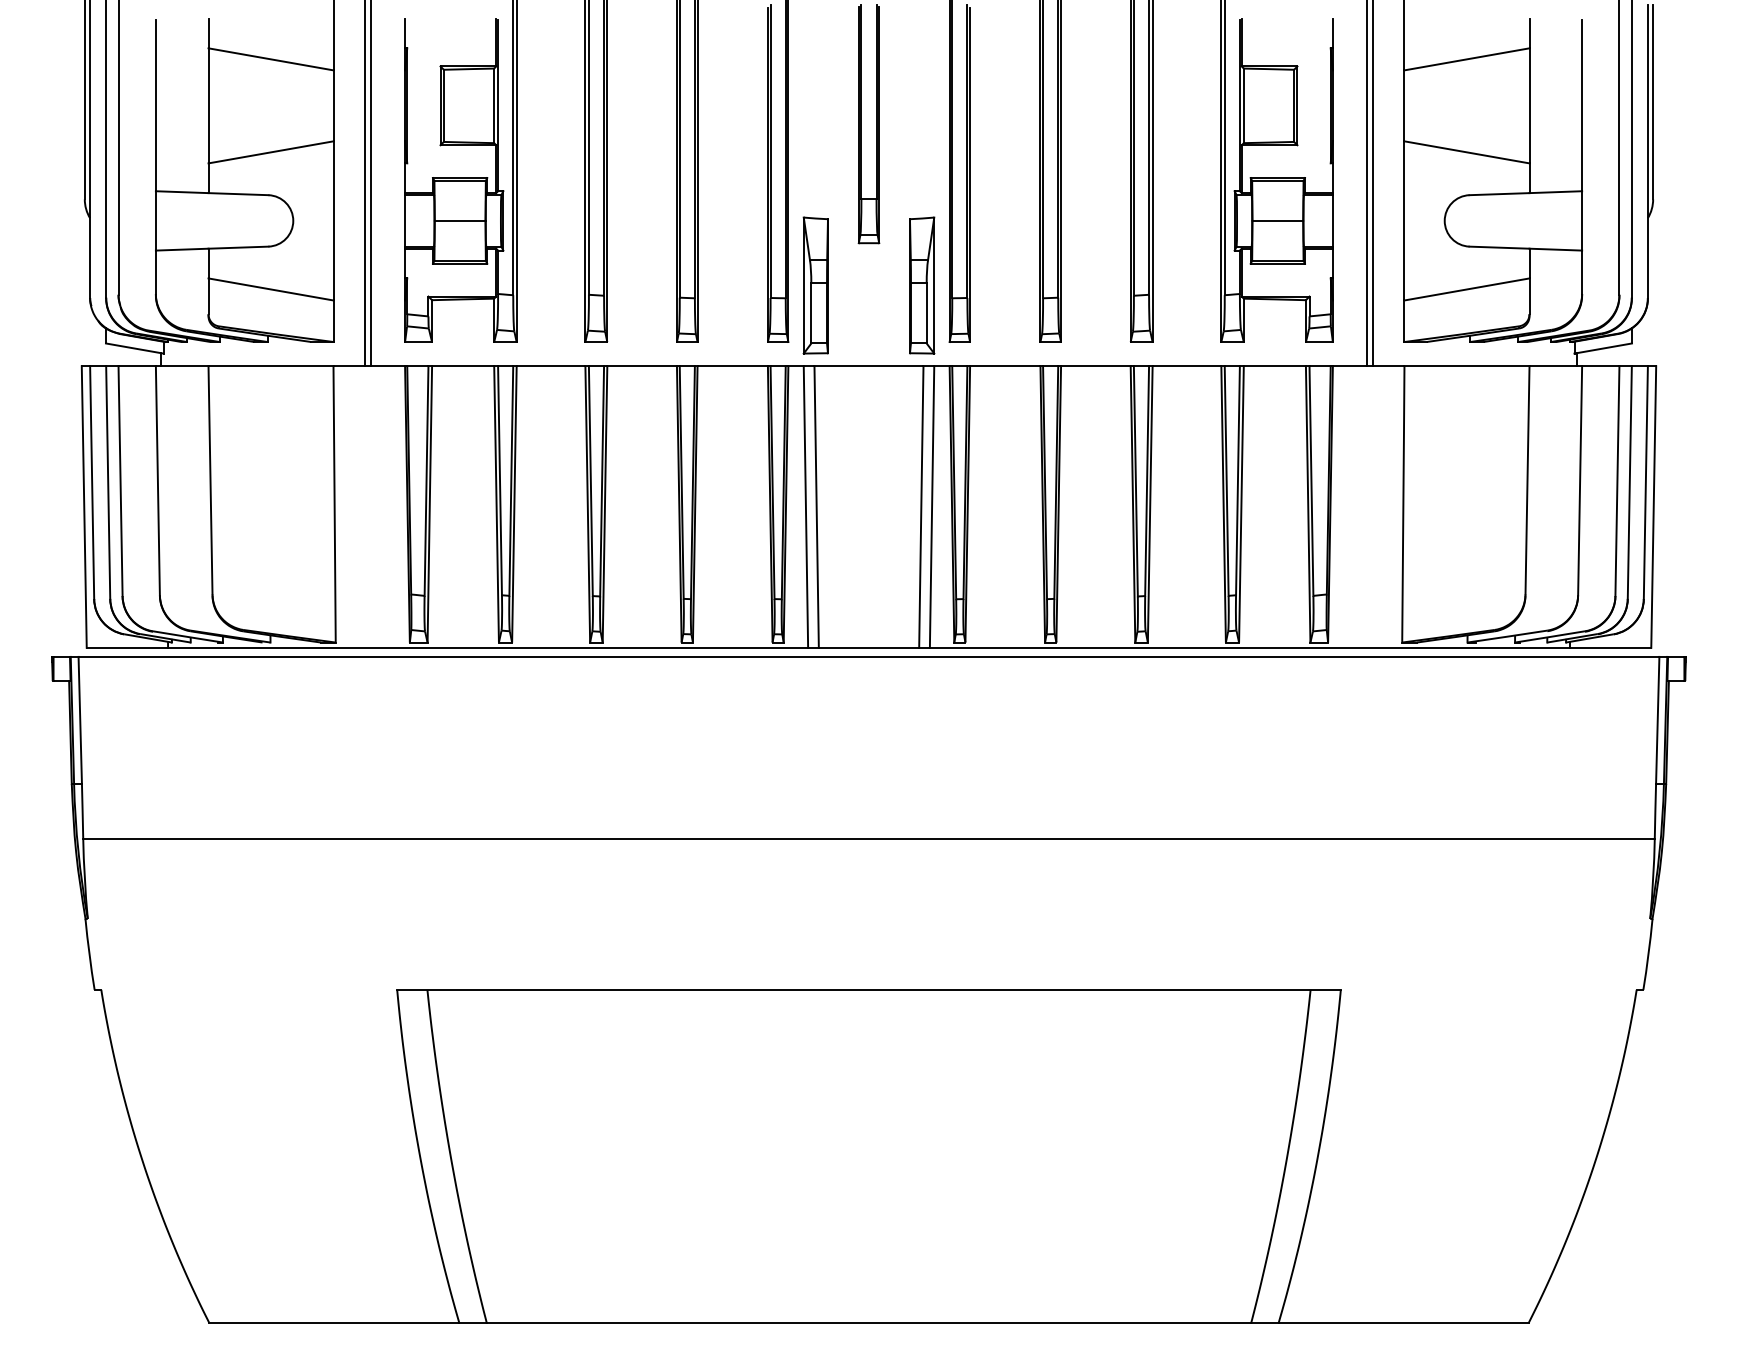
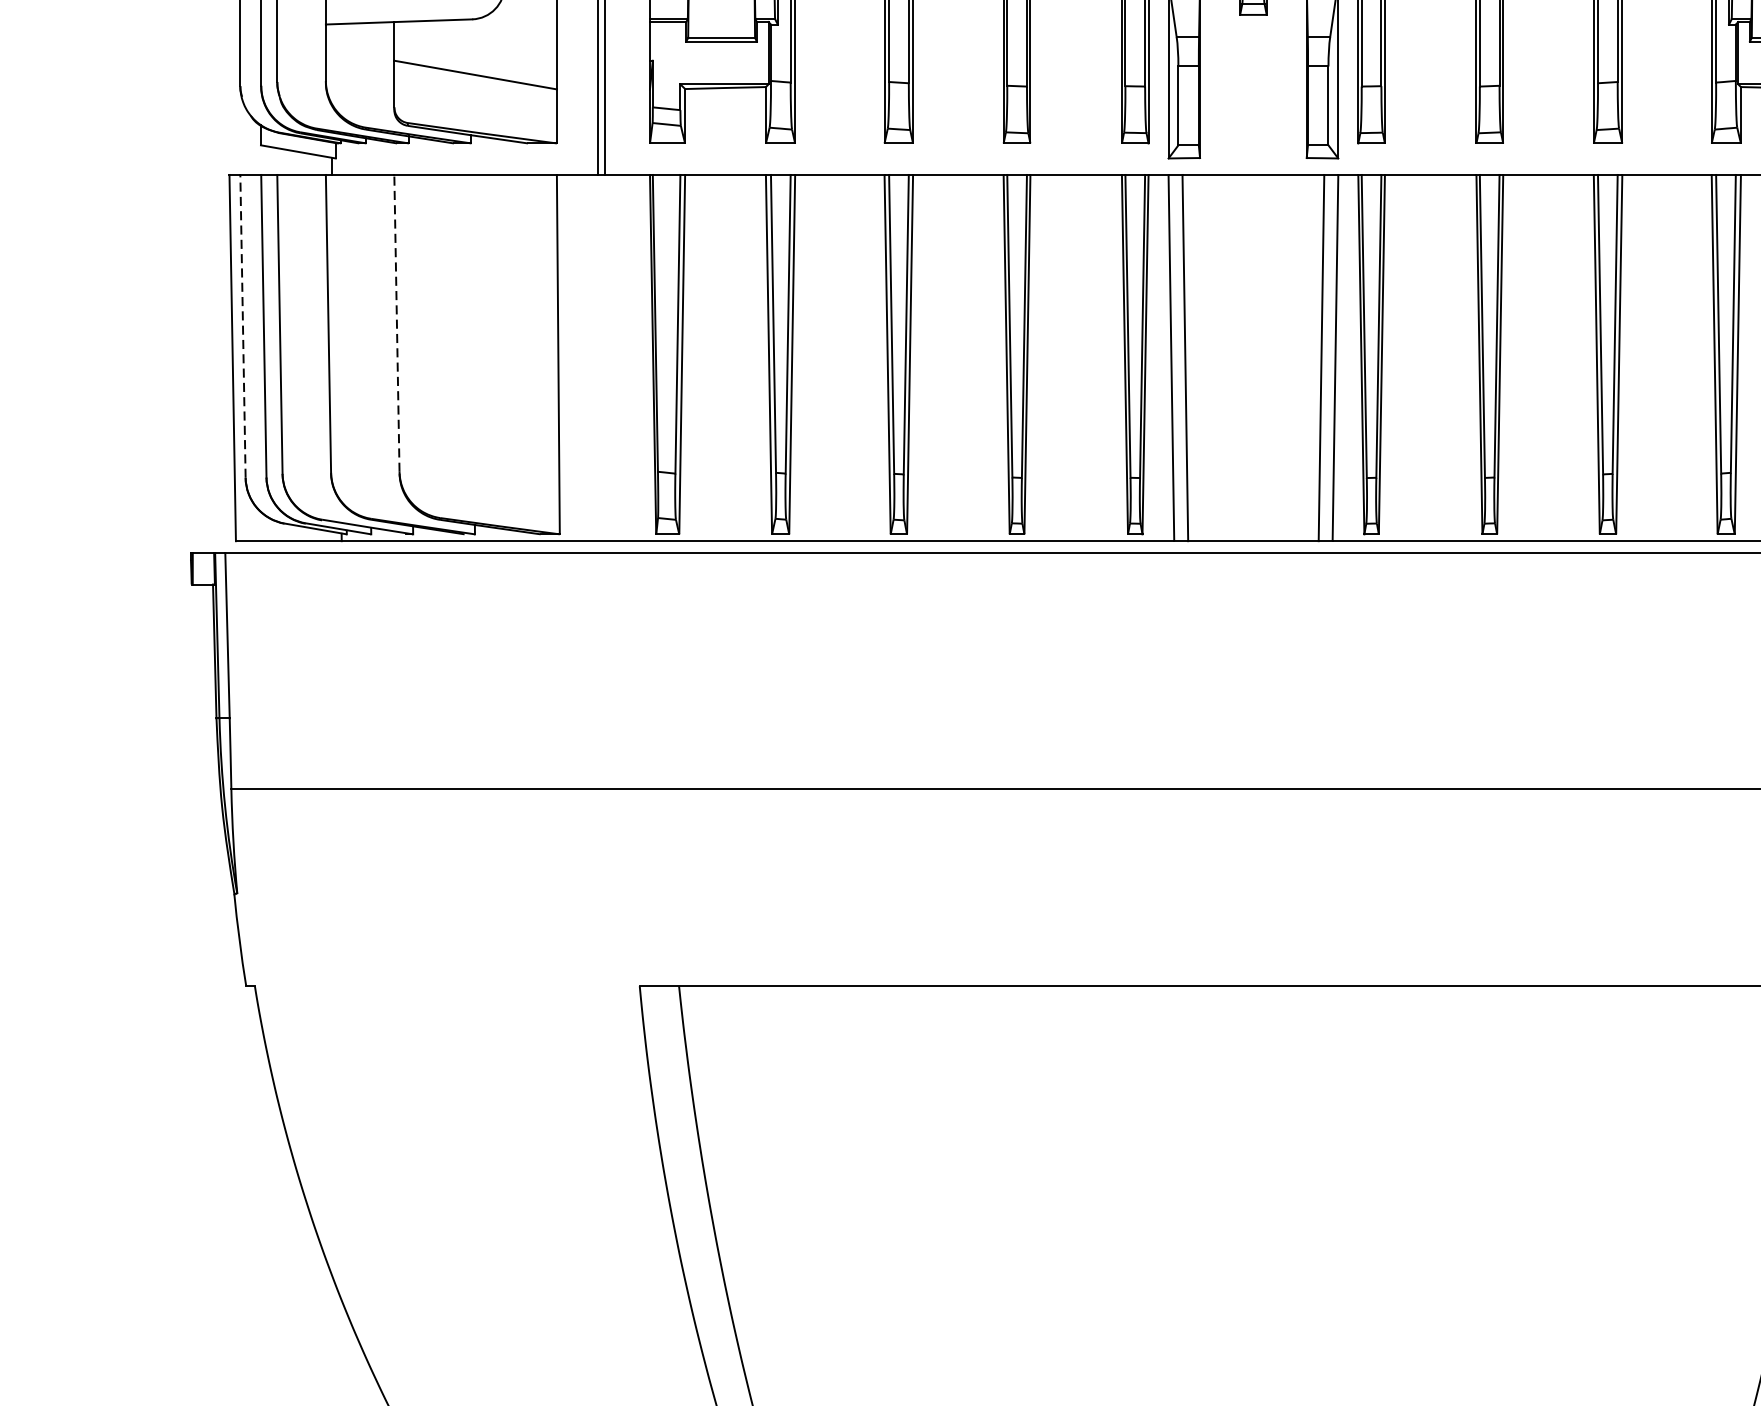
line: (210, 479) -> (396, 322), solid -> dashed
line: (92, 482) -> (243, 326), solid -> dashed

